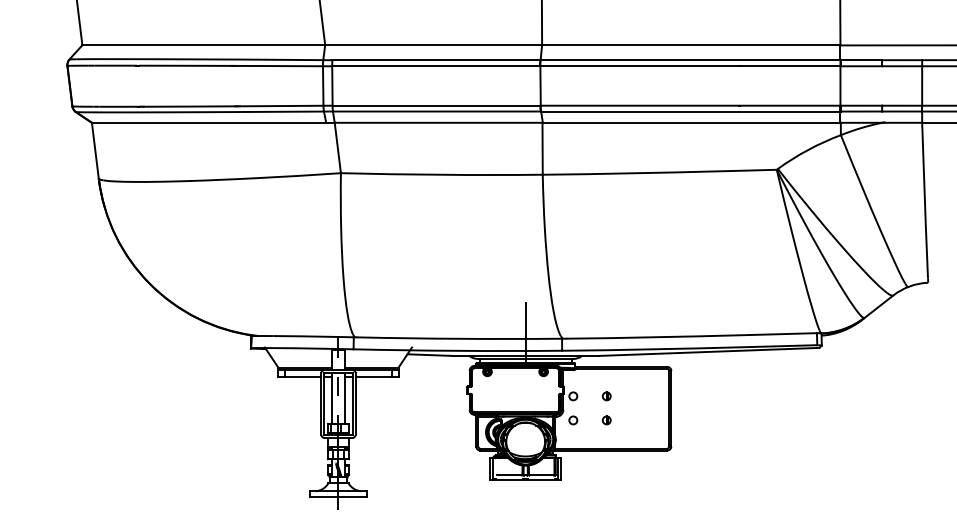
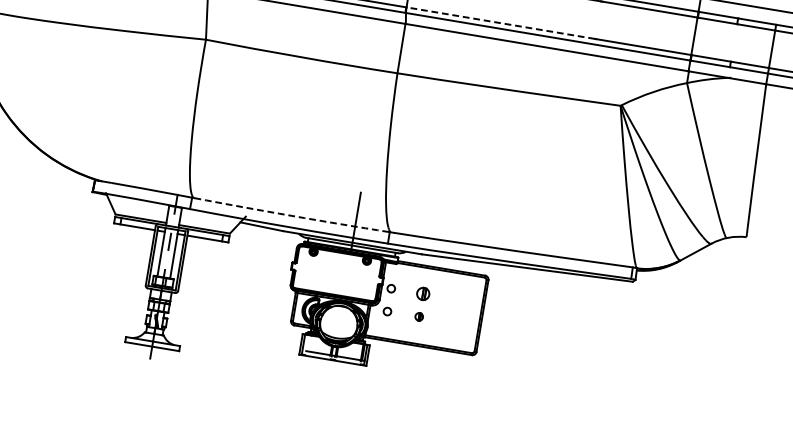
line: (639, 105) -> (500, 22), solid -> dashed
arc: (459, 338) -> (292, 215), solid -> dashed
part: (606, 396) -> (422, 294), size x1.6

